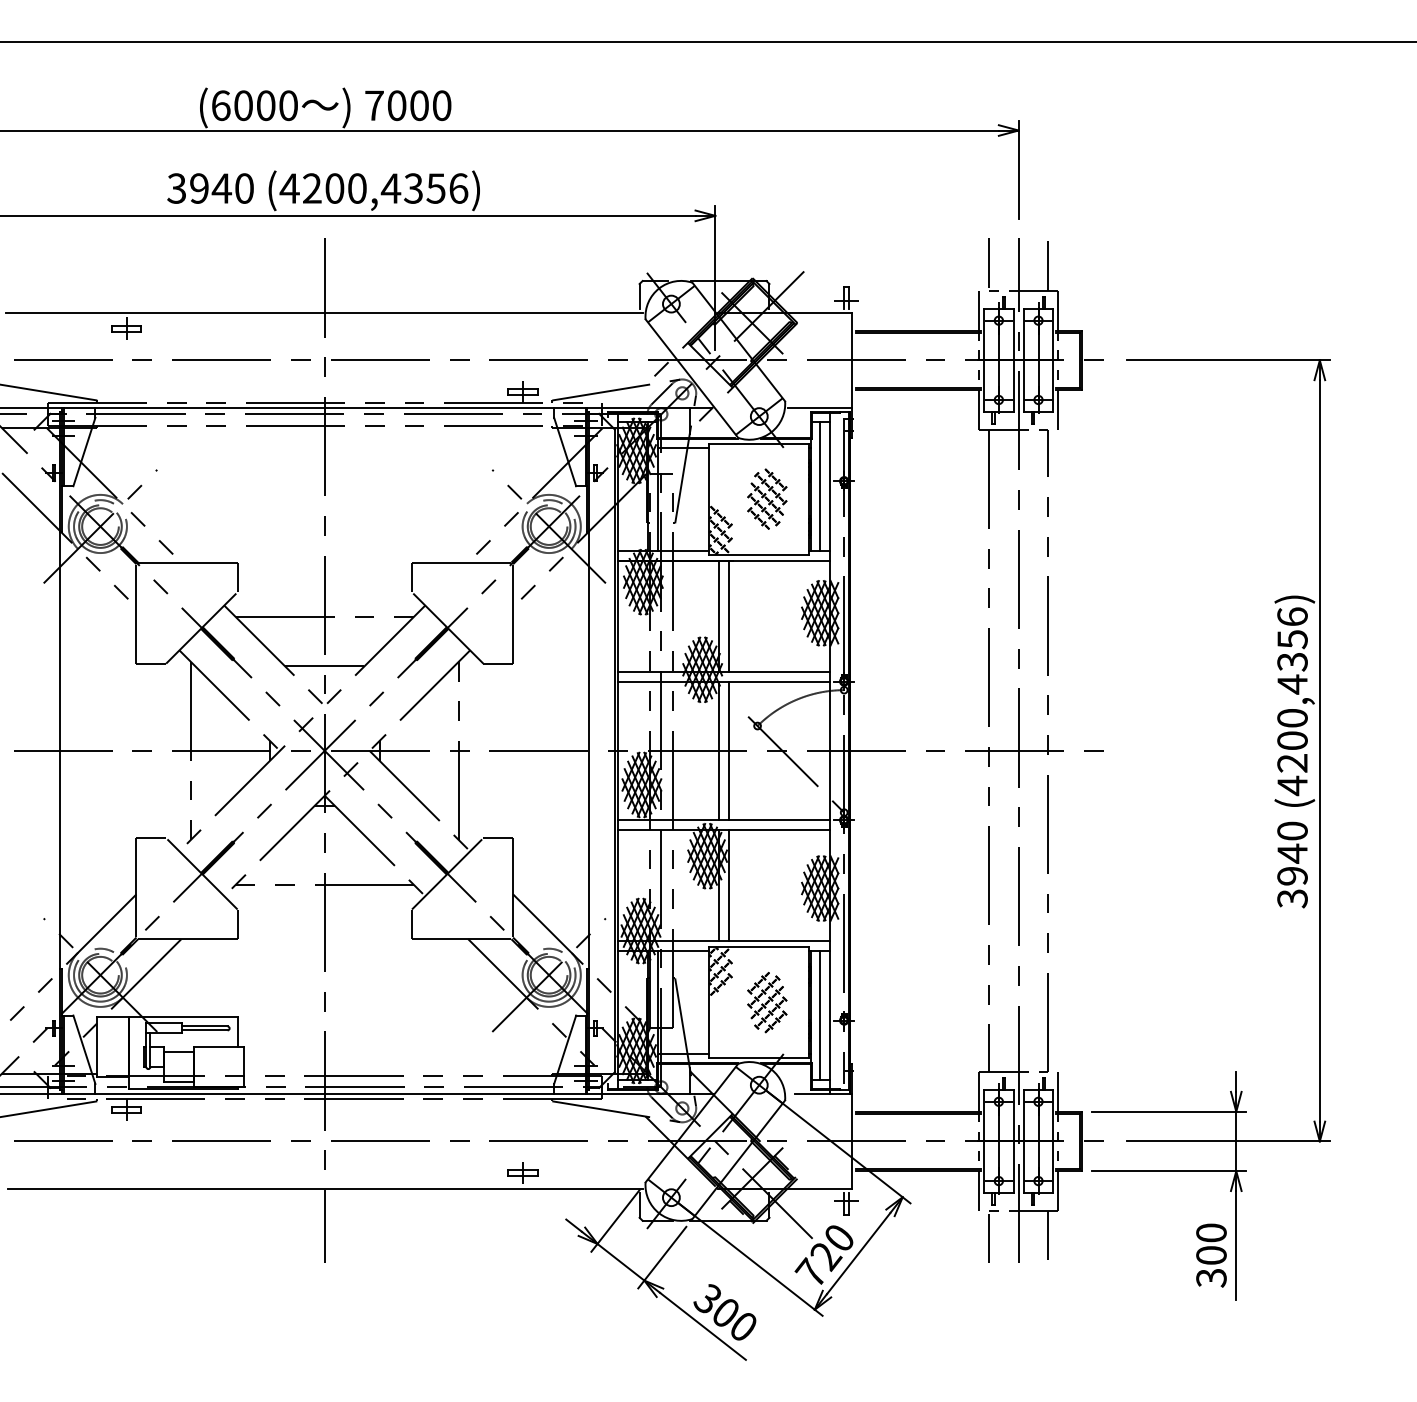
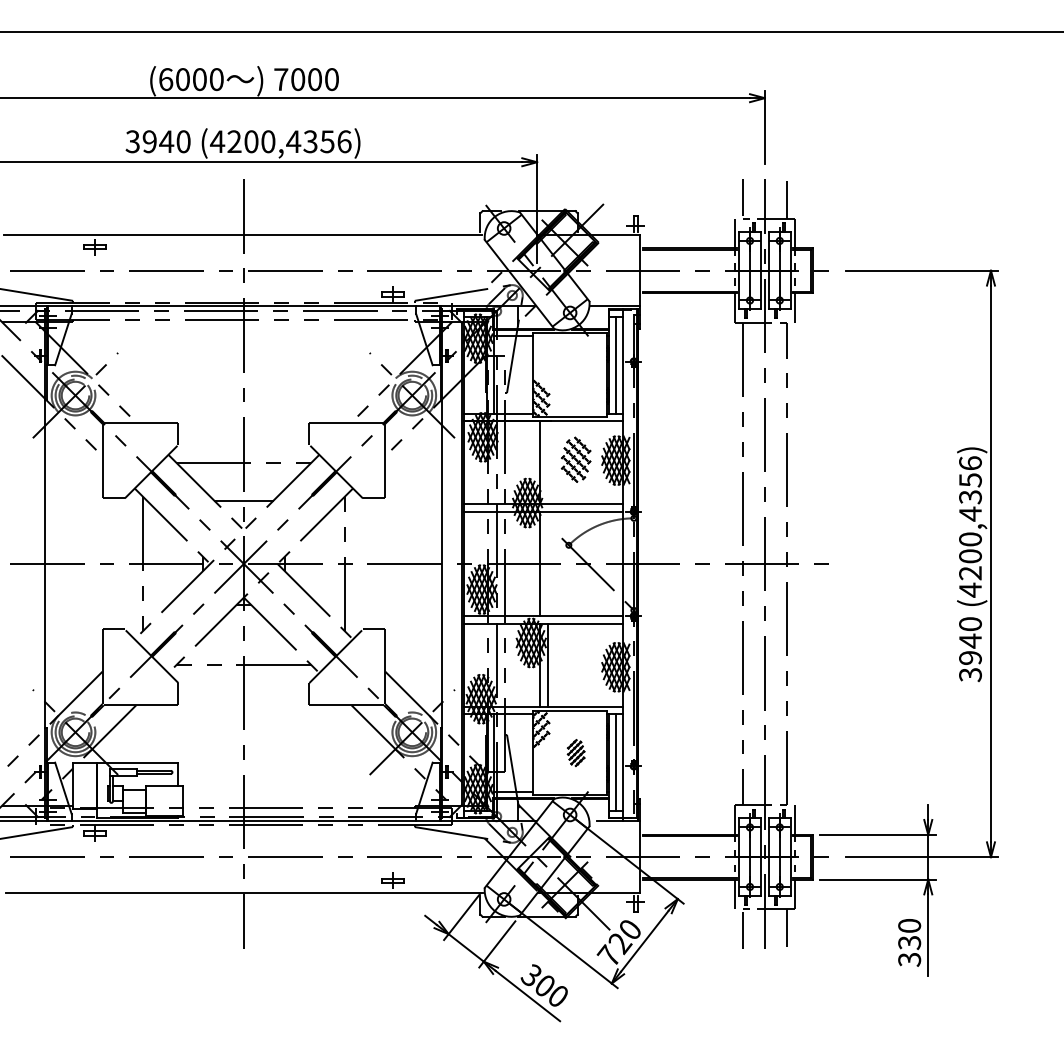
part: (767, 498) -> (576, 459), moved
line: (729, 615) -> (547, 462), removed
line: (729, 750) -> (547, 563), removed
part: (767, 1002) -> (576, 752), size x0.6
text: (1211, 1255) -> (909, 942), 300 -> 330

